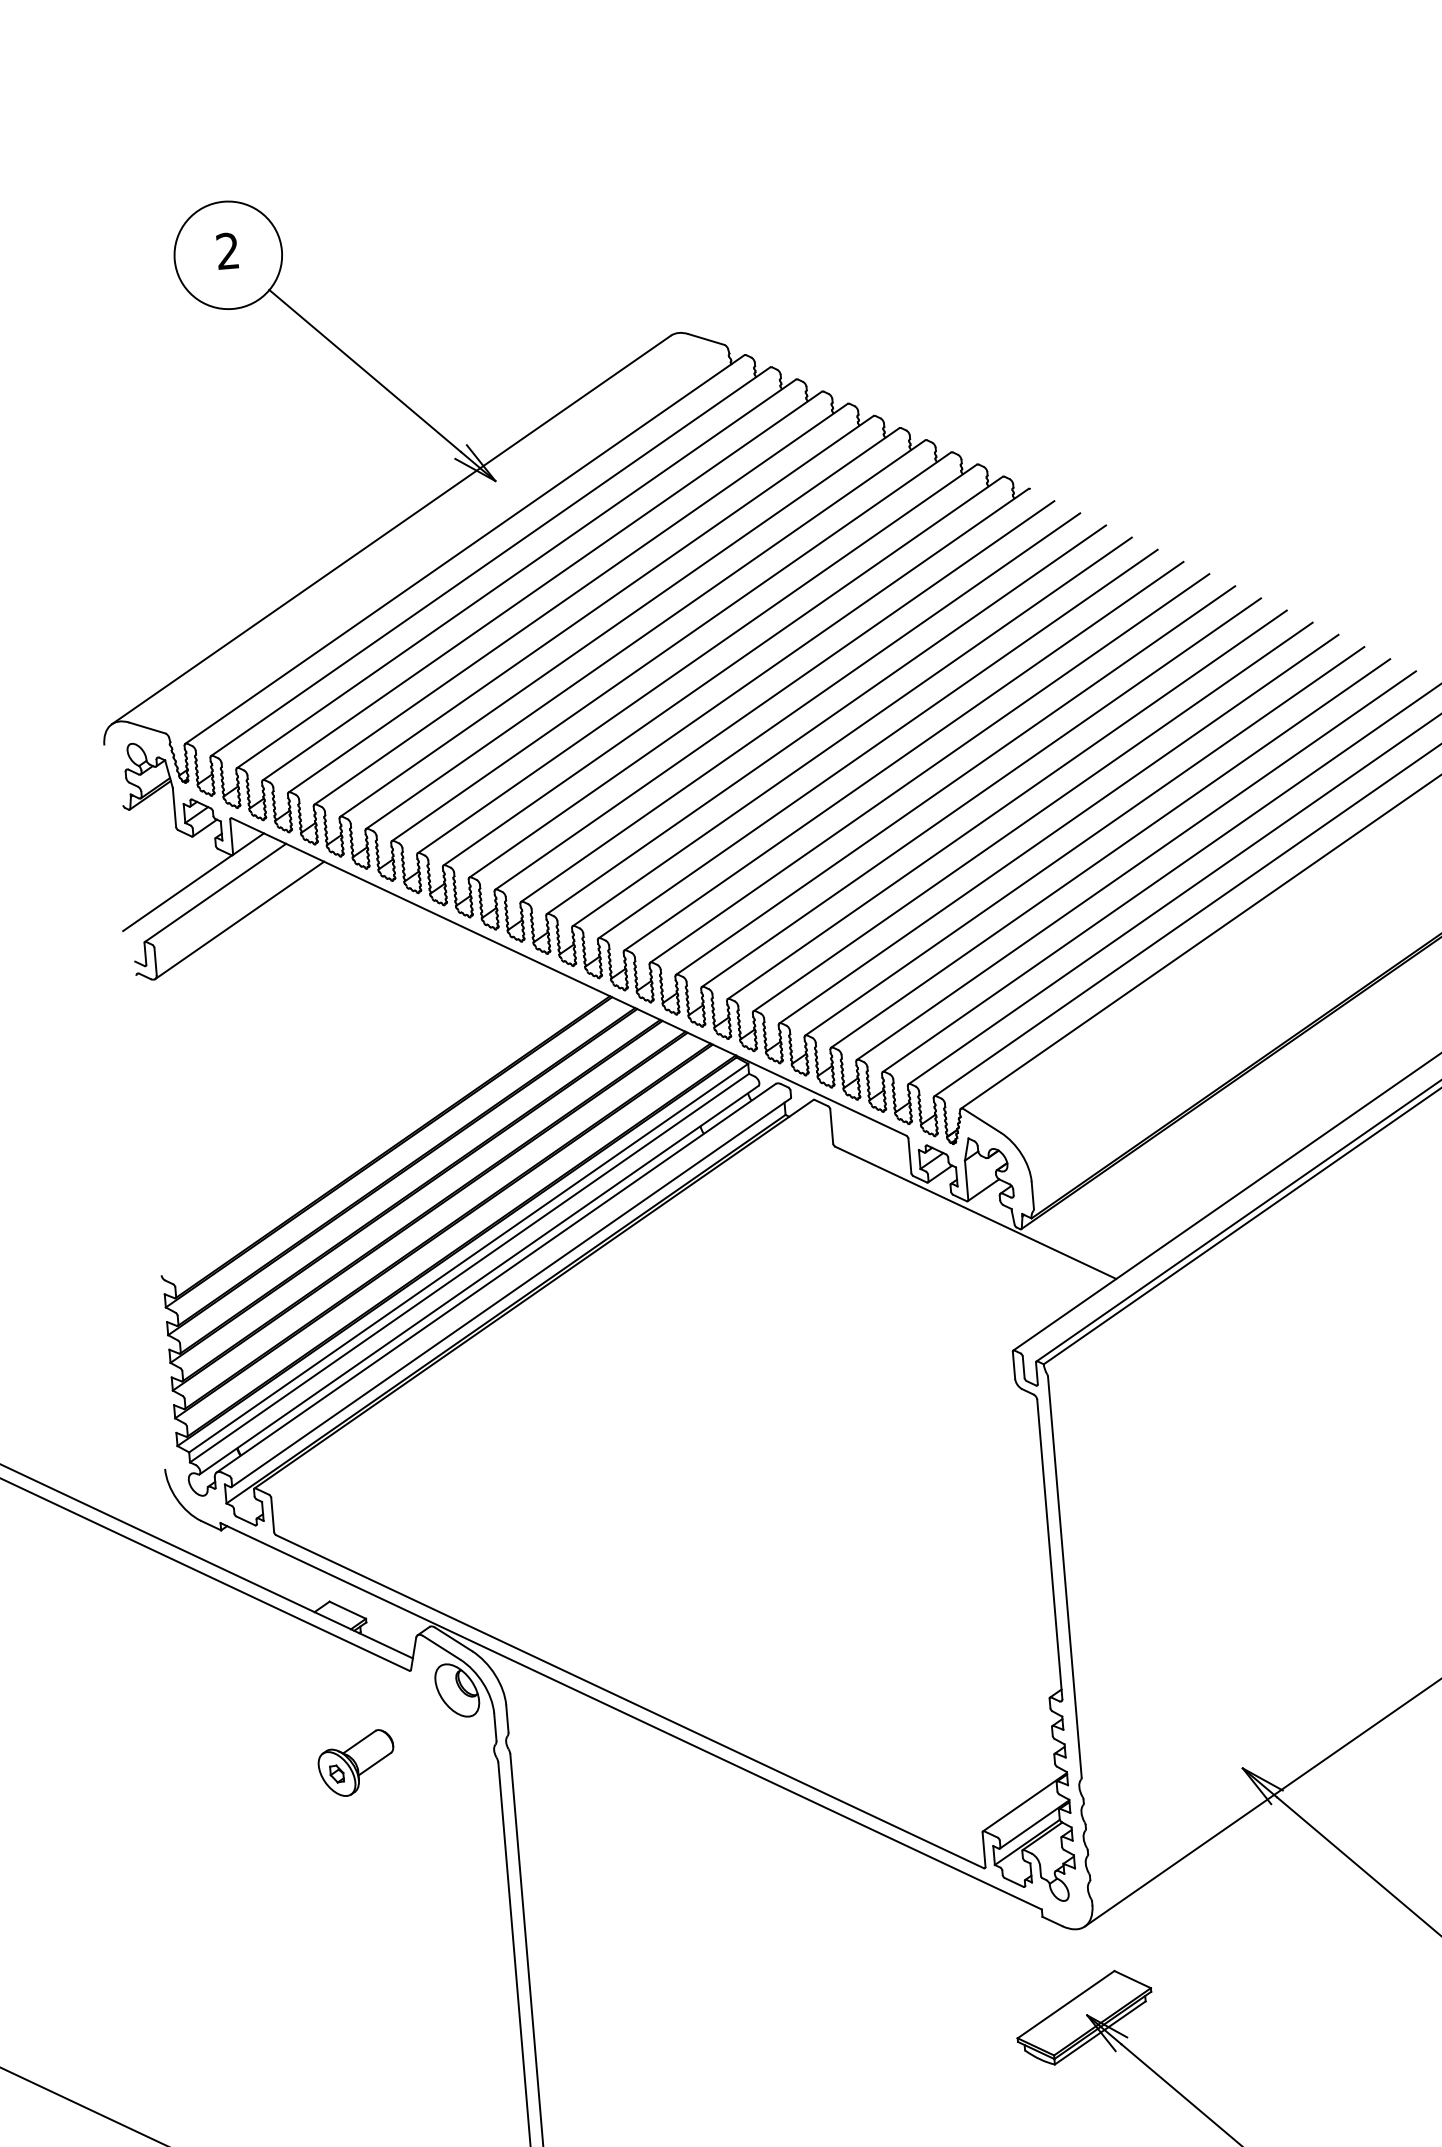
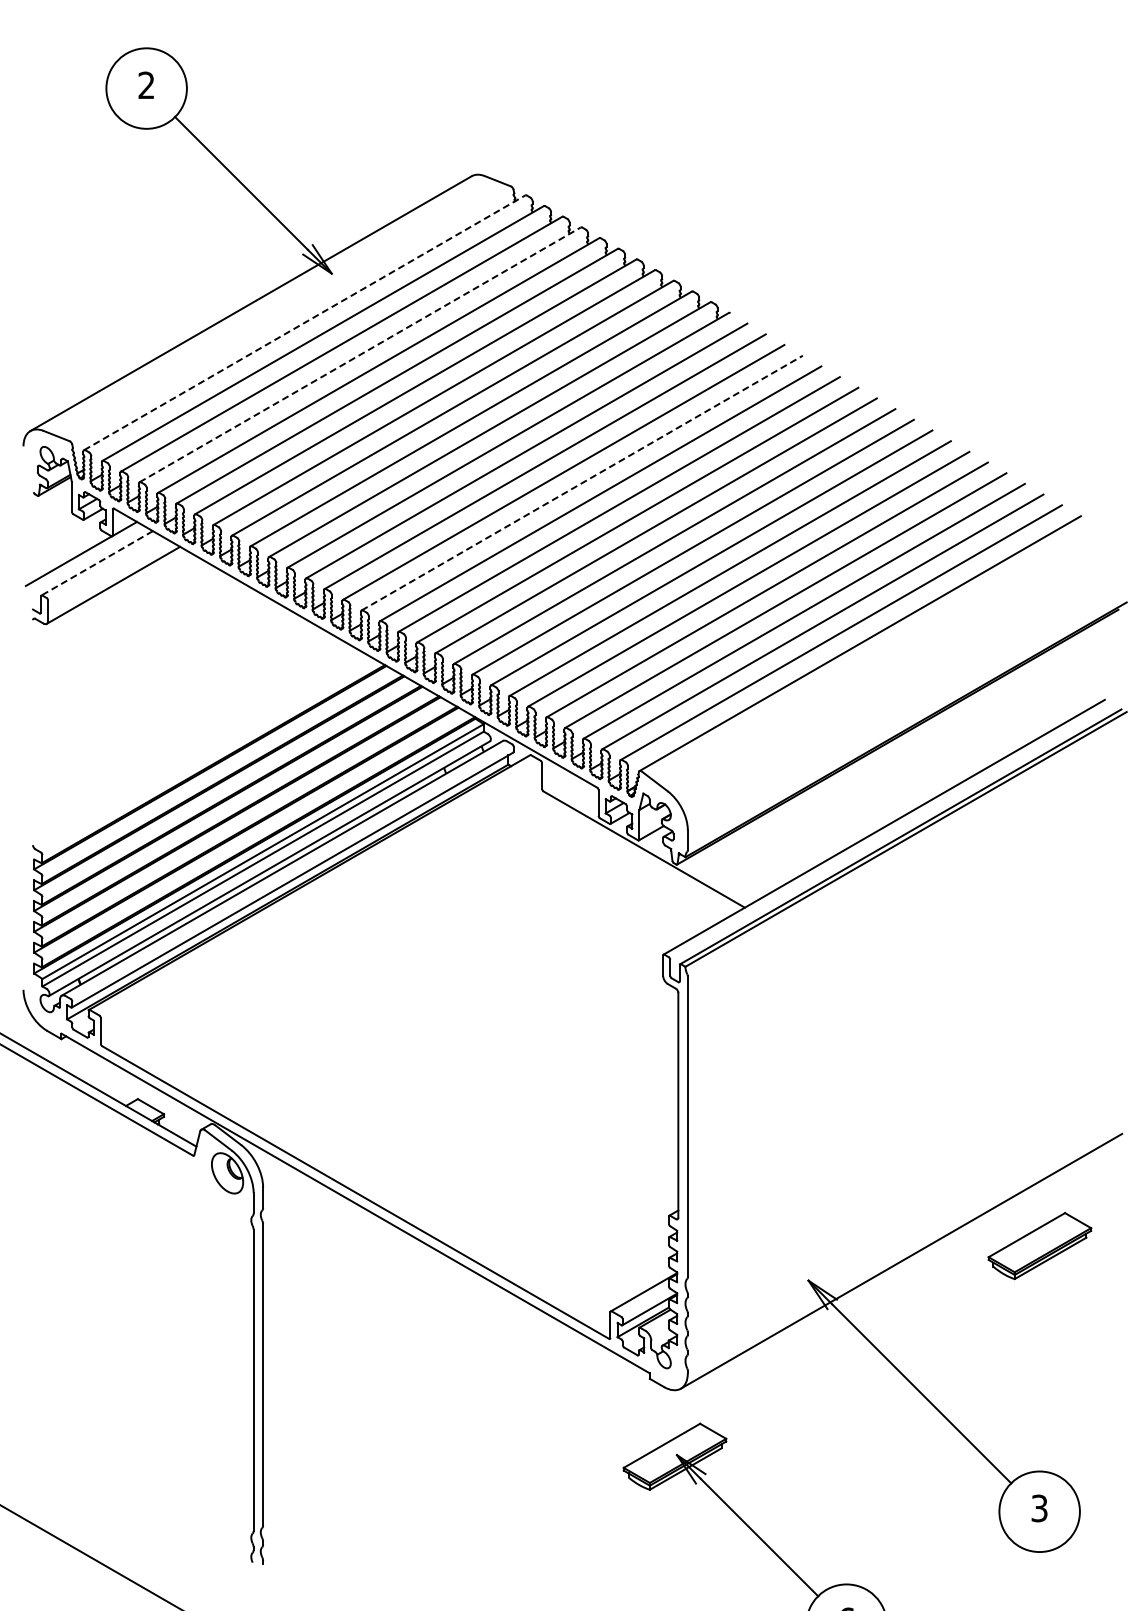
line: (464, 549) -> (304, 322), solid -> dashed
line: (542, 585) -> (360, 354), solid -> dashed
line: (852, 732) -> (582, 483), solid -> dashed
line: (214, 893) -> (96, 563), solid -> dashed
part: (356, 1763) -> (147, 1221), removed

